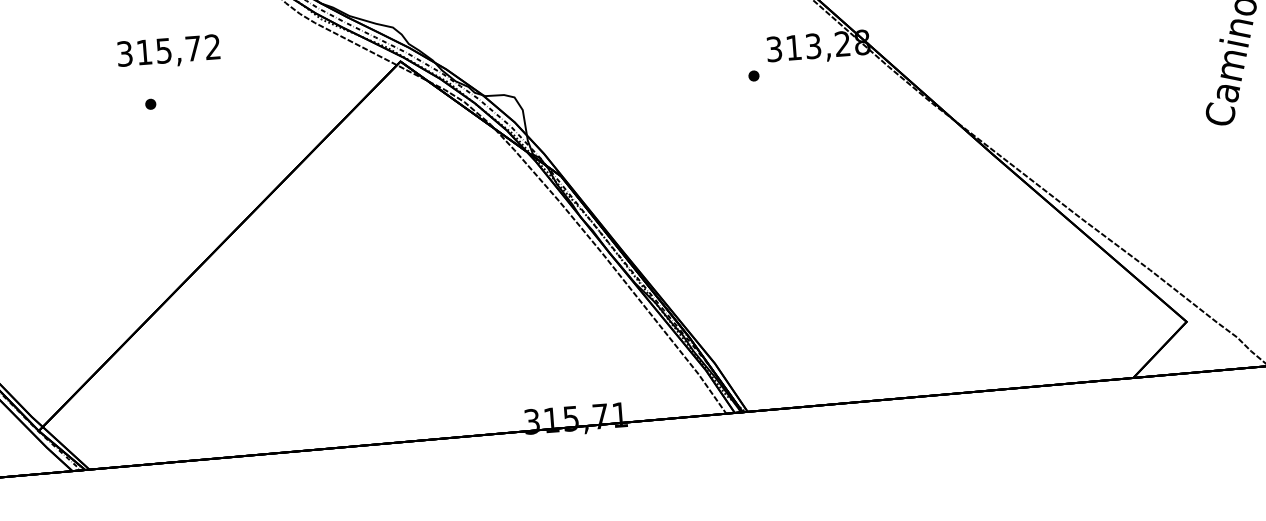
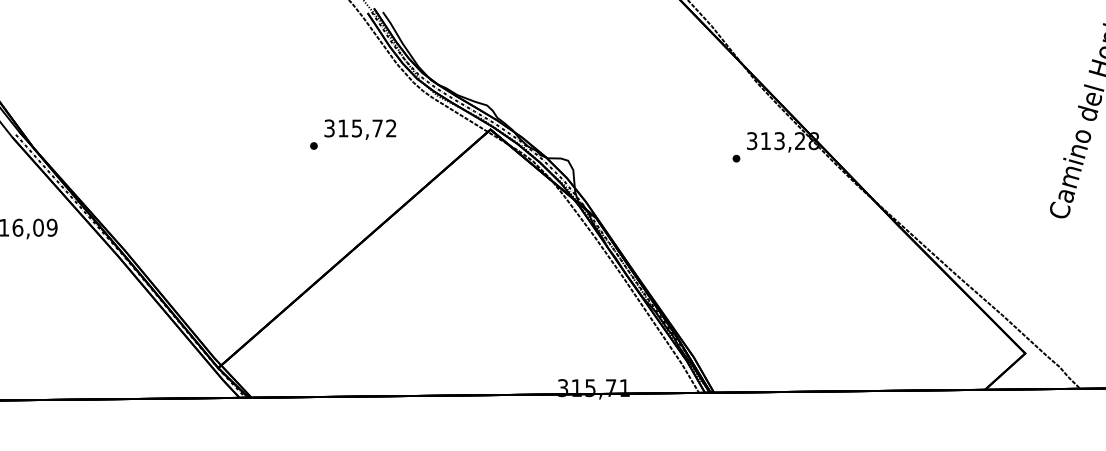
text: (169, 51) -> (360, 129), moved

